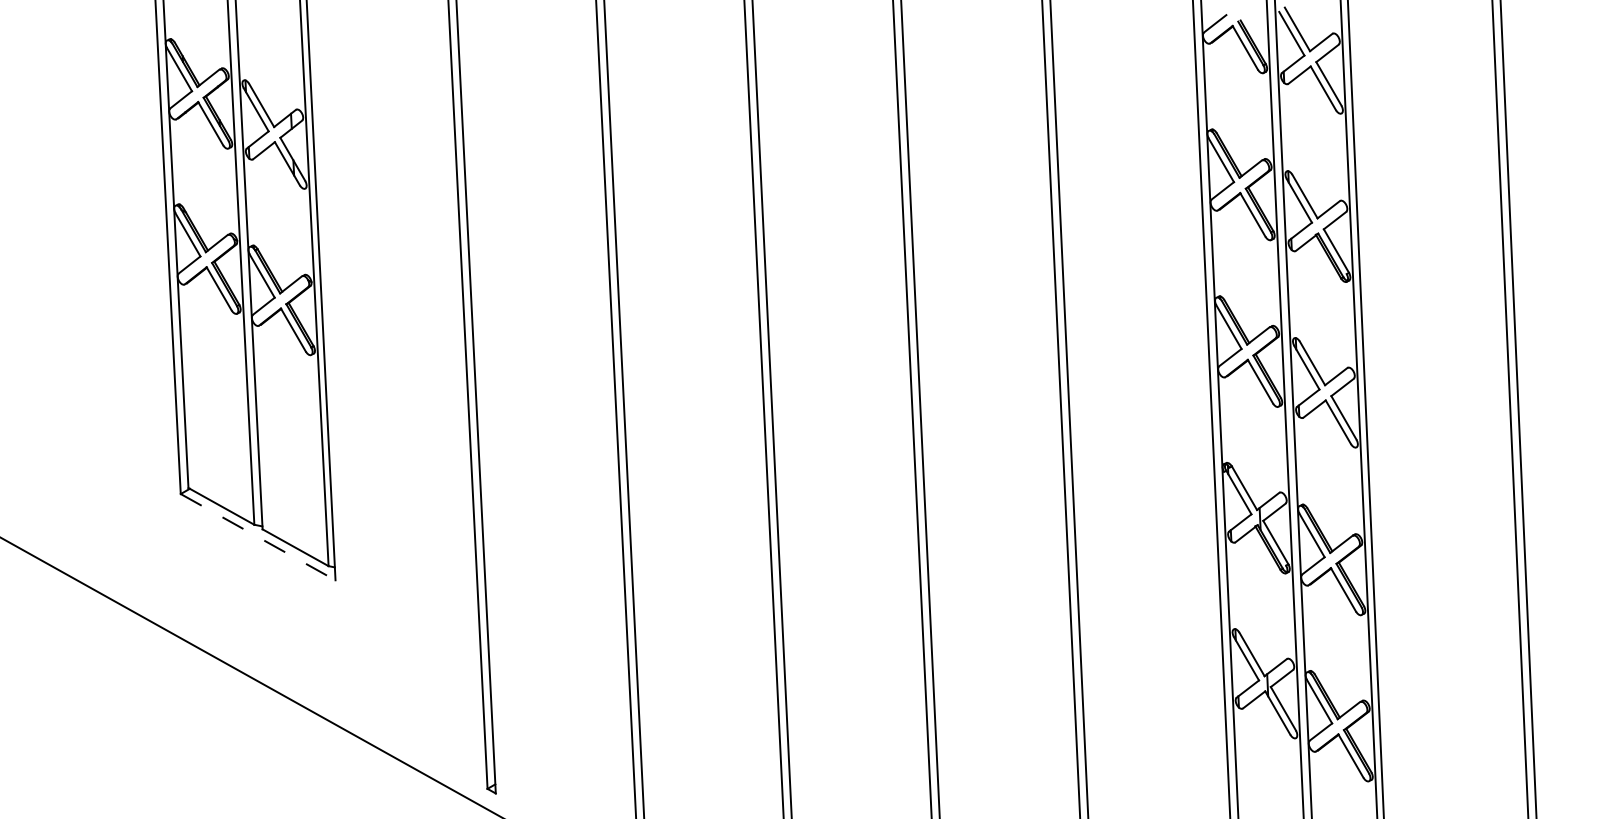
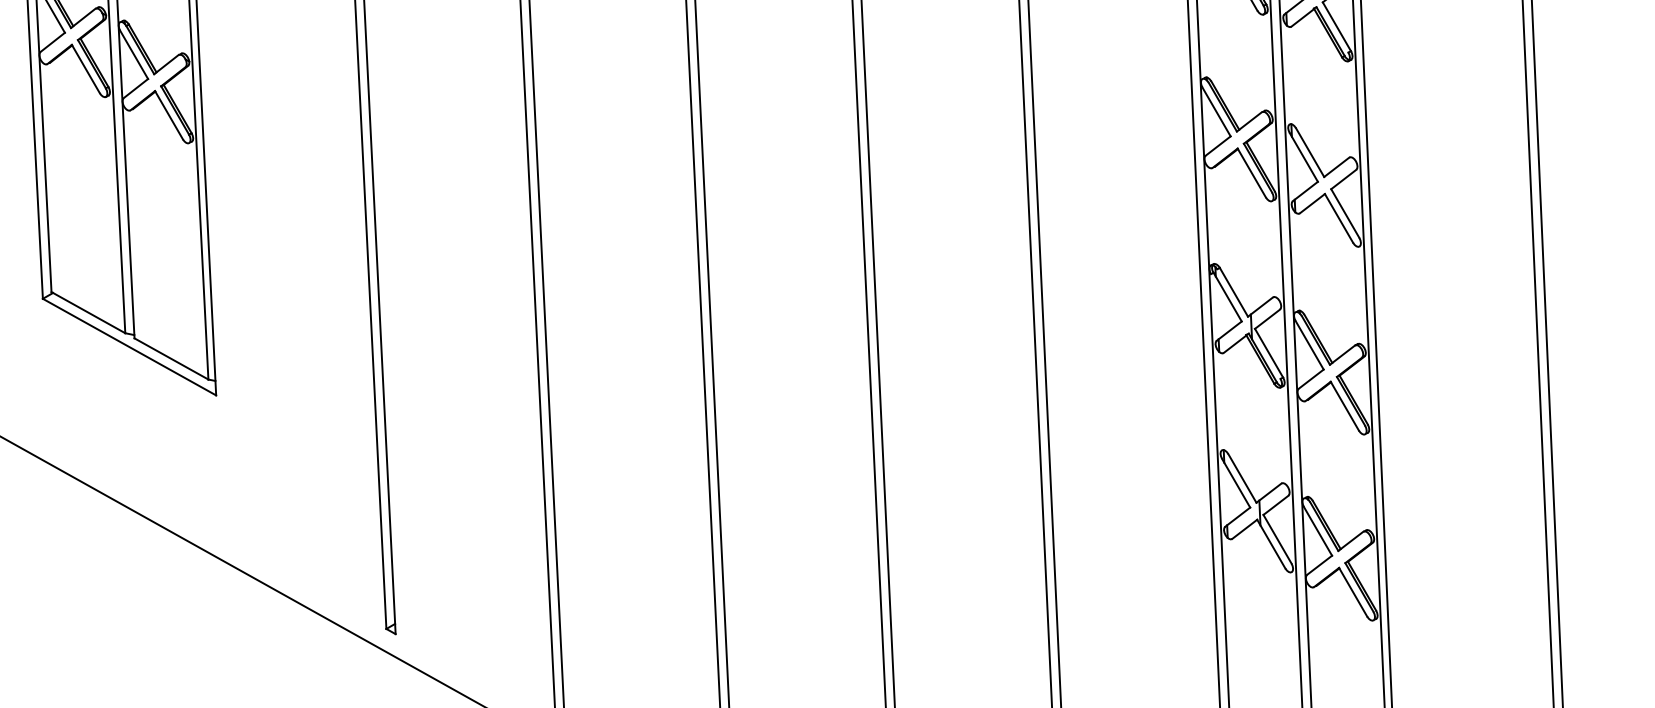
line: (258, 537) -> (129, 347), dashed -> solid

